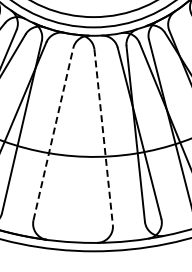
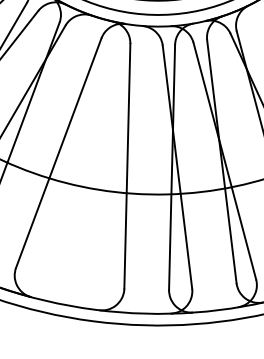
line: (53, 133) -> (59, 152), dashed -> solid
line: (103, 137) -> (127, 166), dashed -> solid

